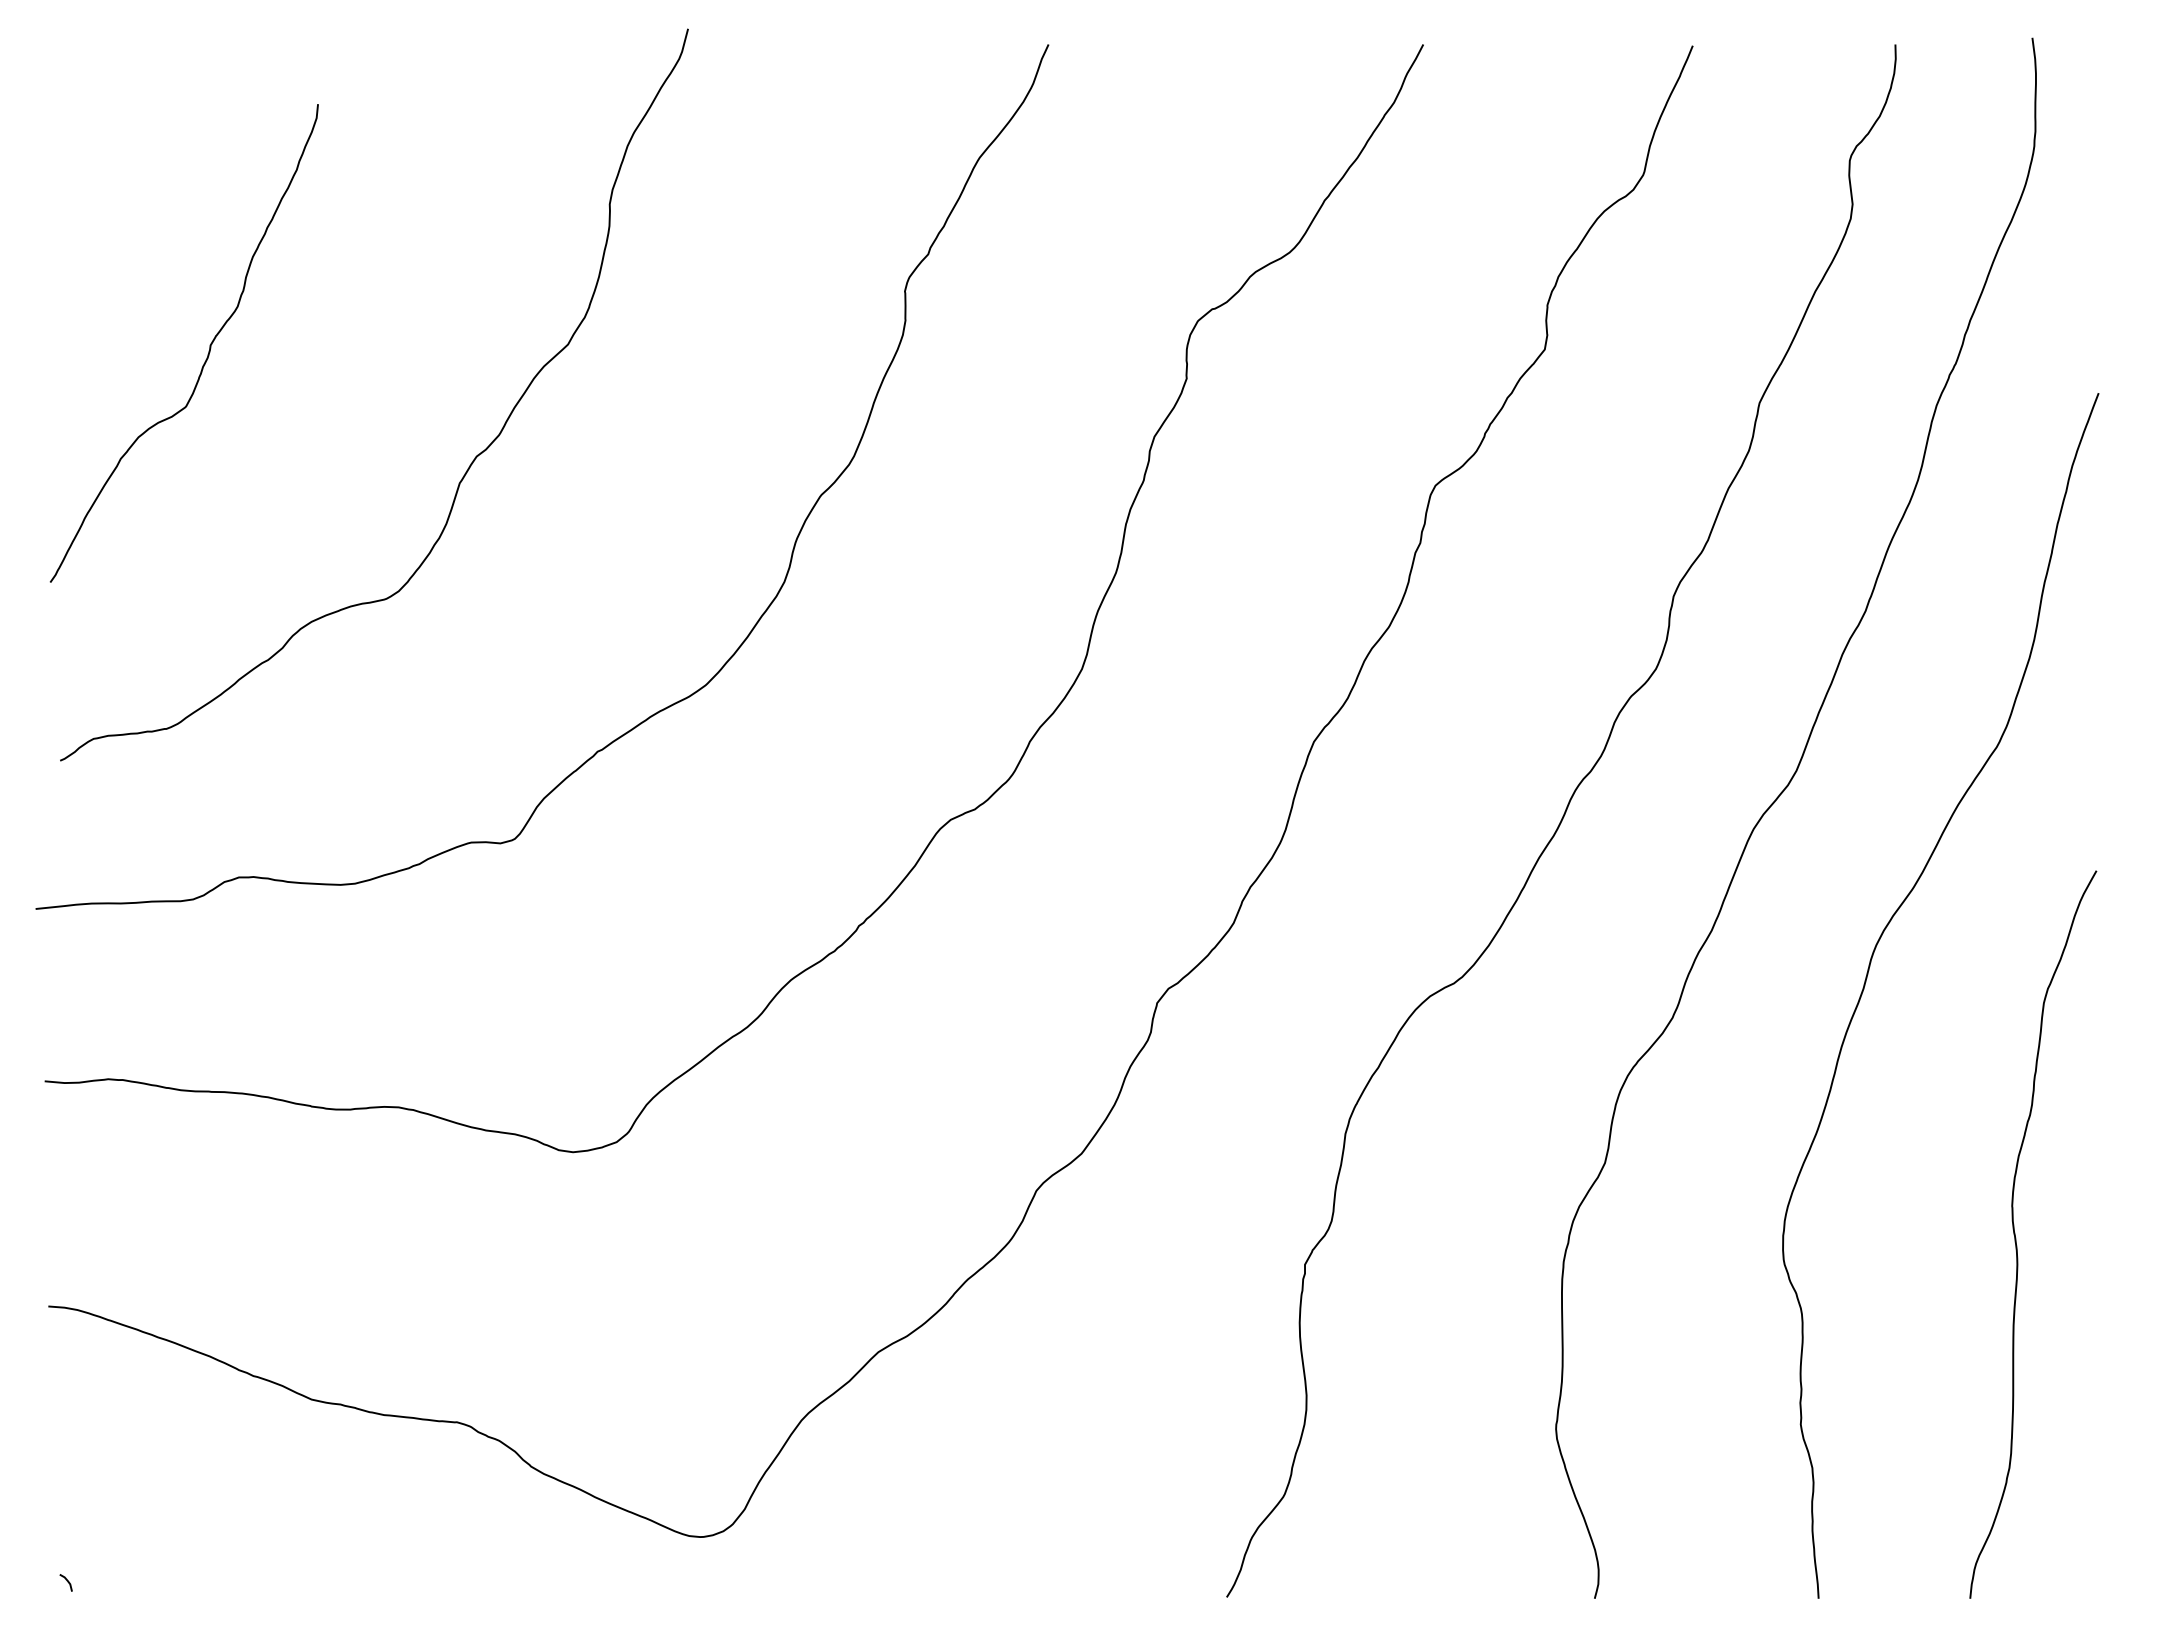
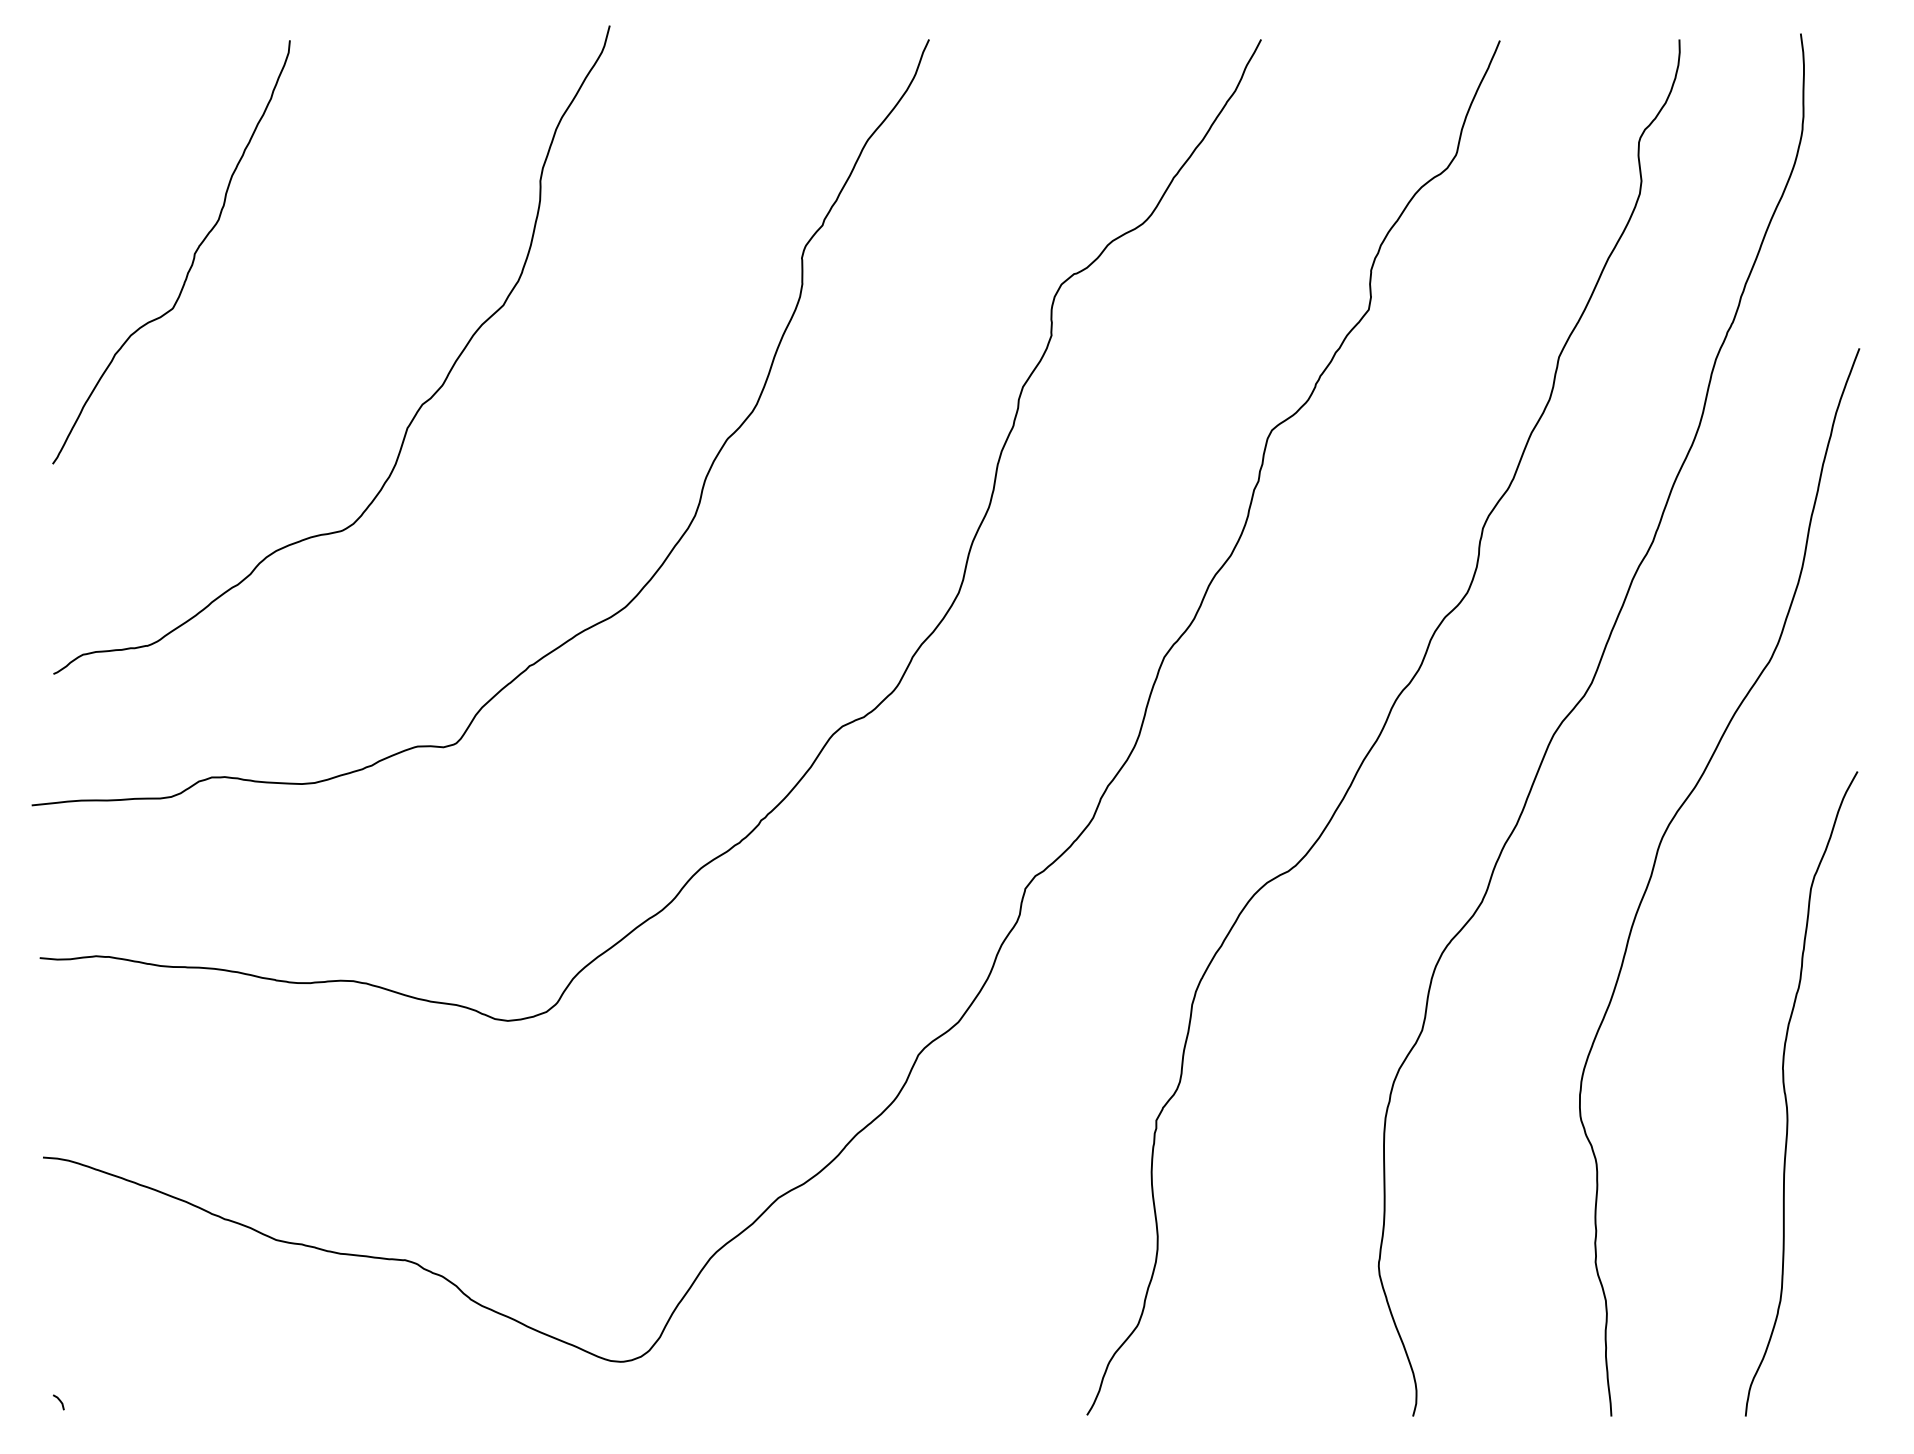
curve: (209, 345) -> (193, 254), moved

